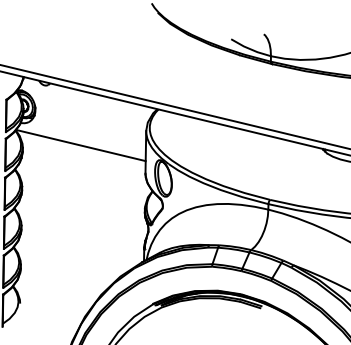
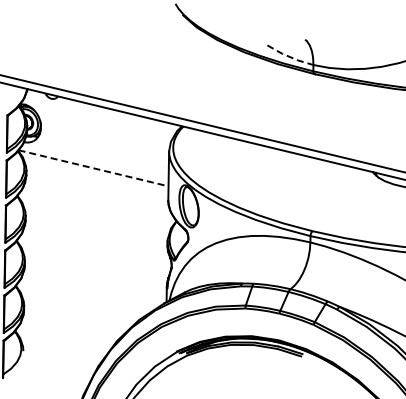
line: (251, 49) -> (290, 57), solid -> dashed
line: (81, 145) -> (94, 168), solid -> dashed

